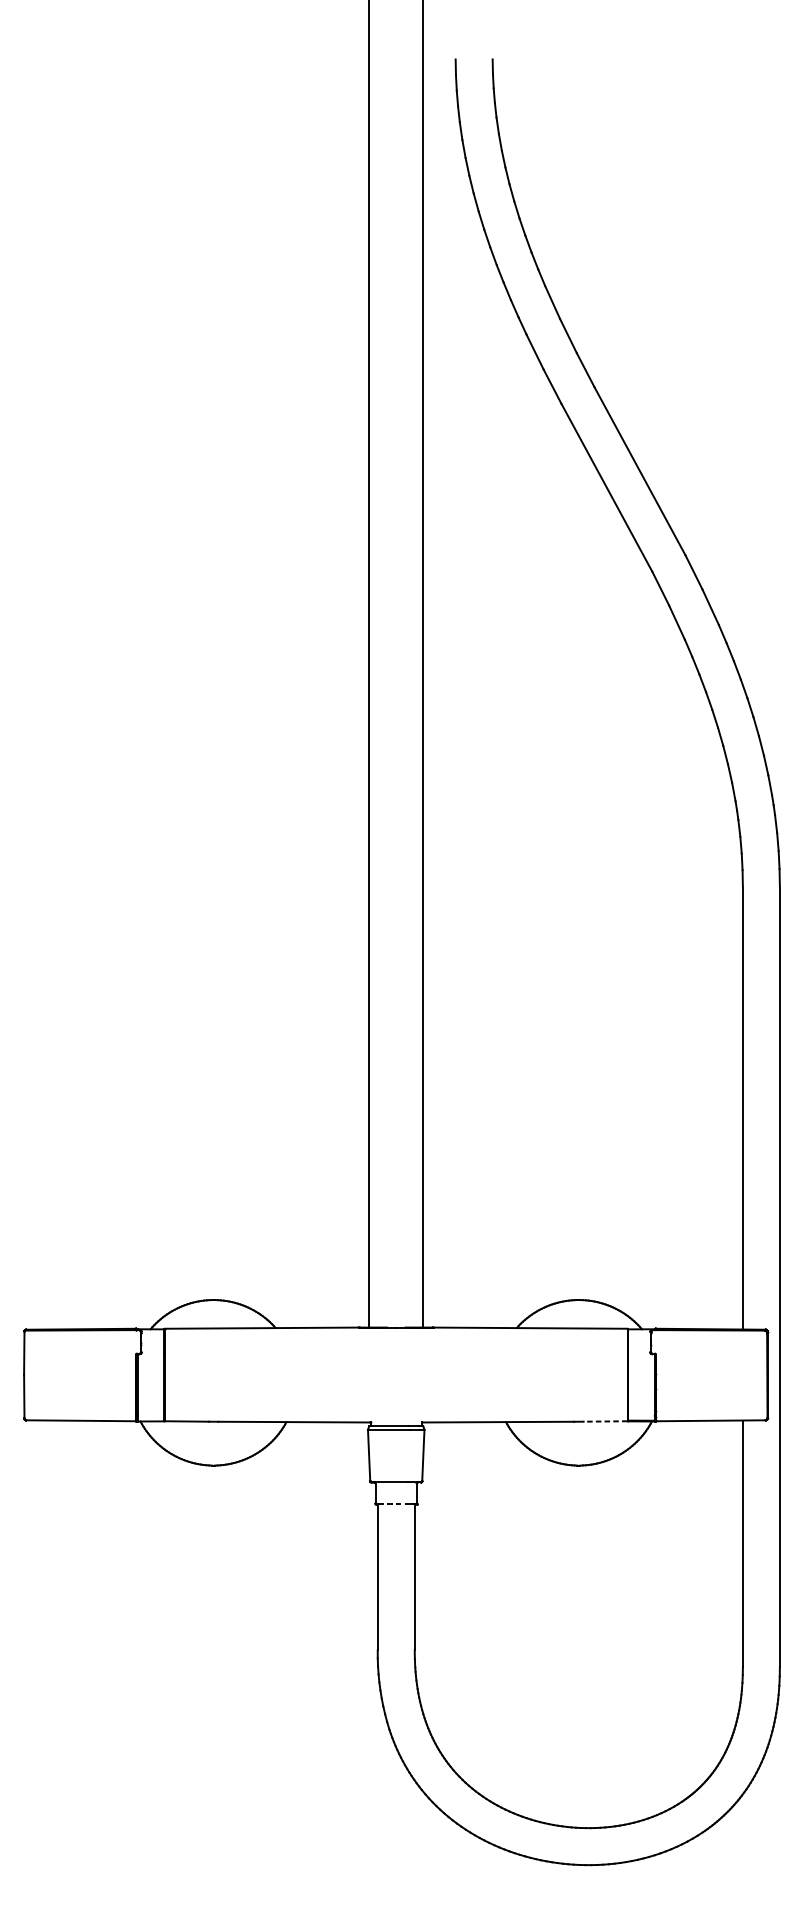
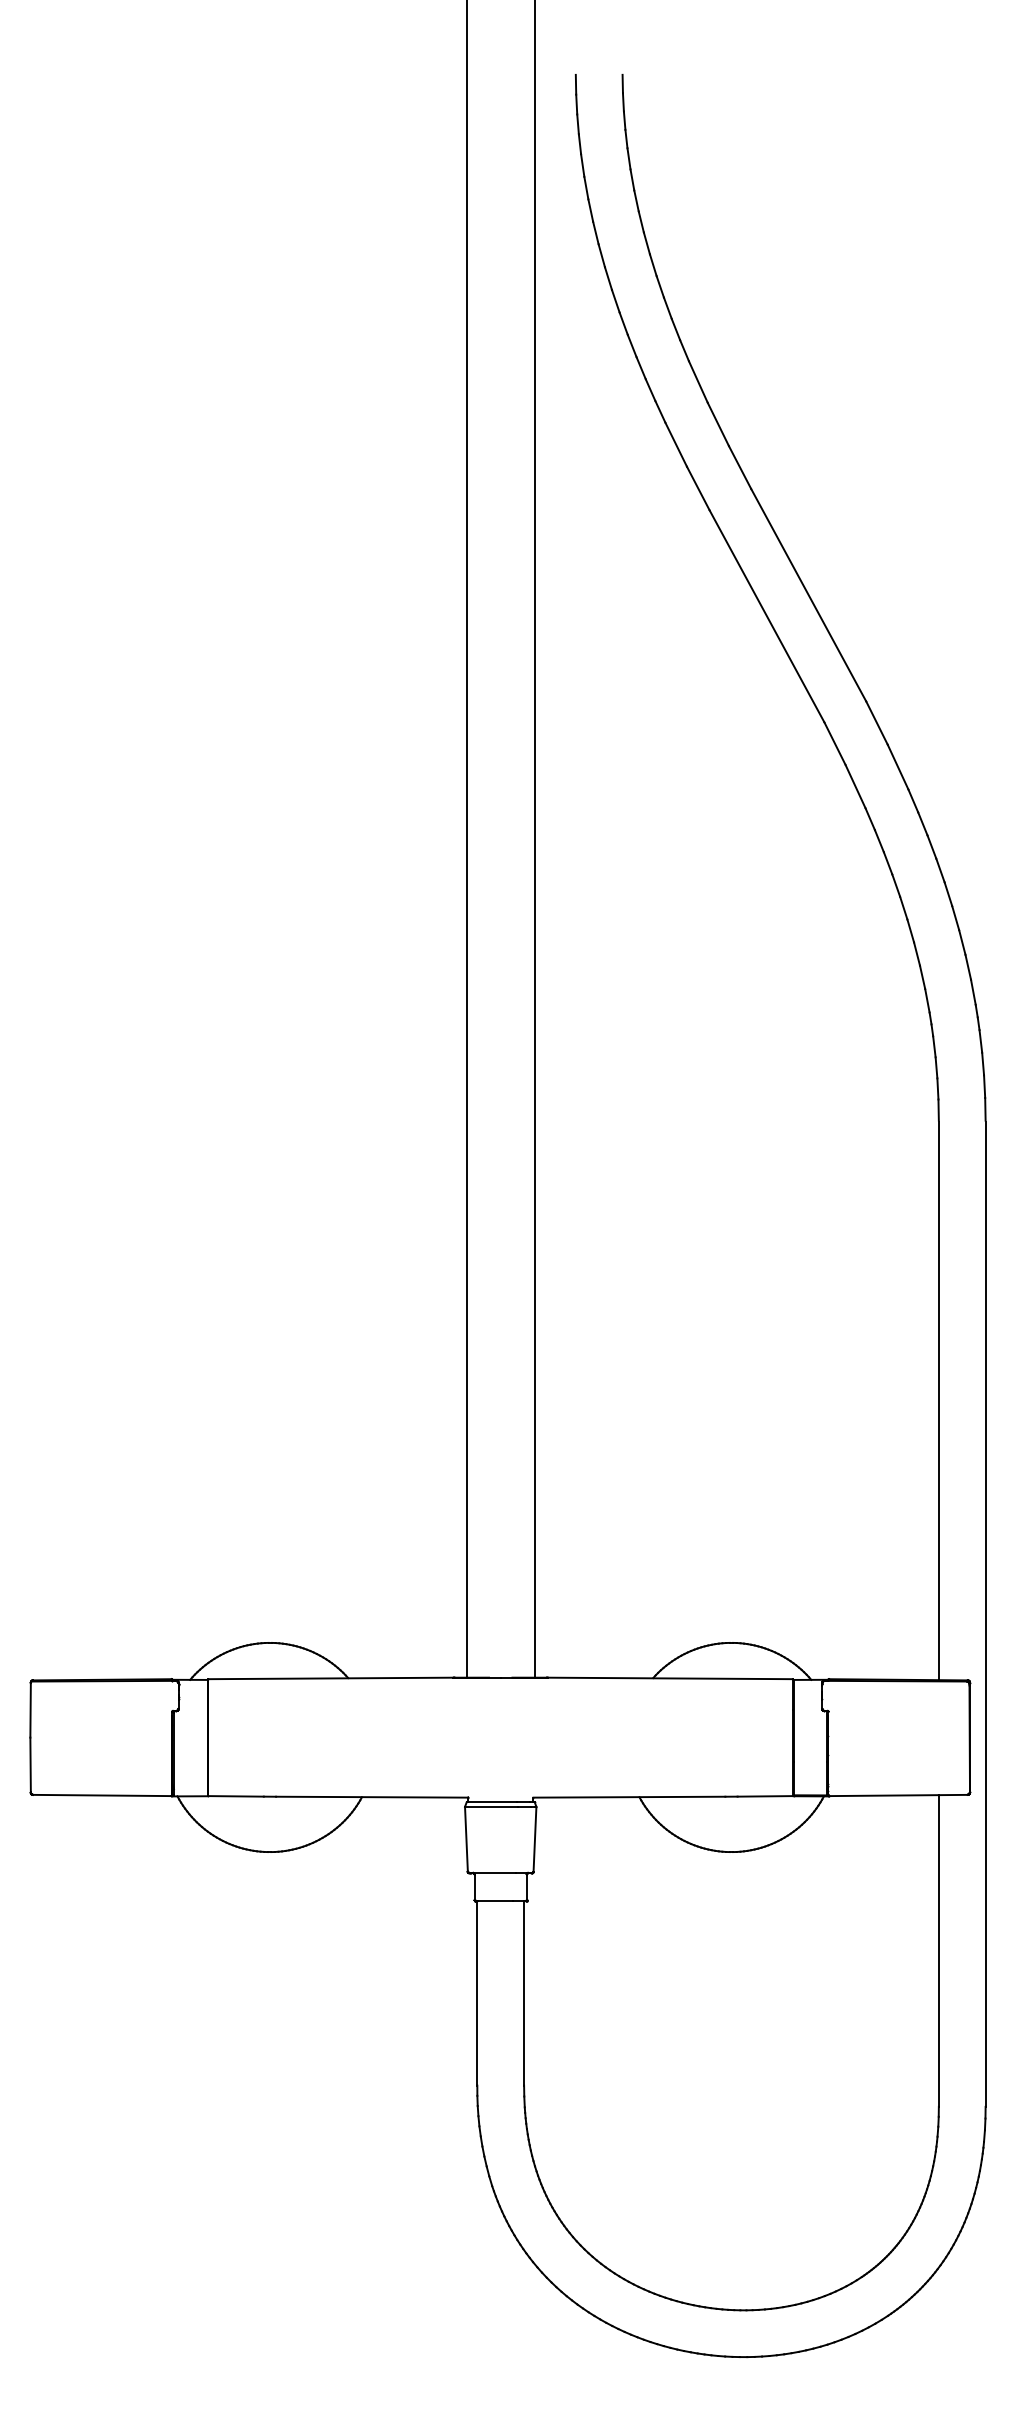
line: (605, 1421) -> (765, 1796), dashed -> solid
line: (392, 1503) -> (496, 1900), dashed -> solid

